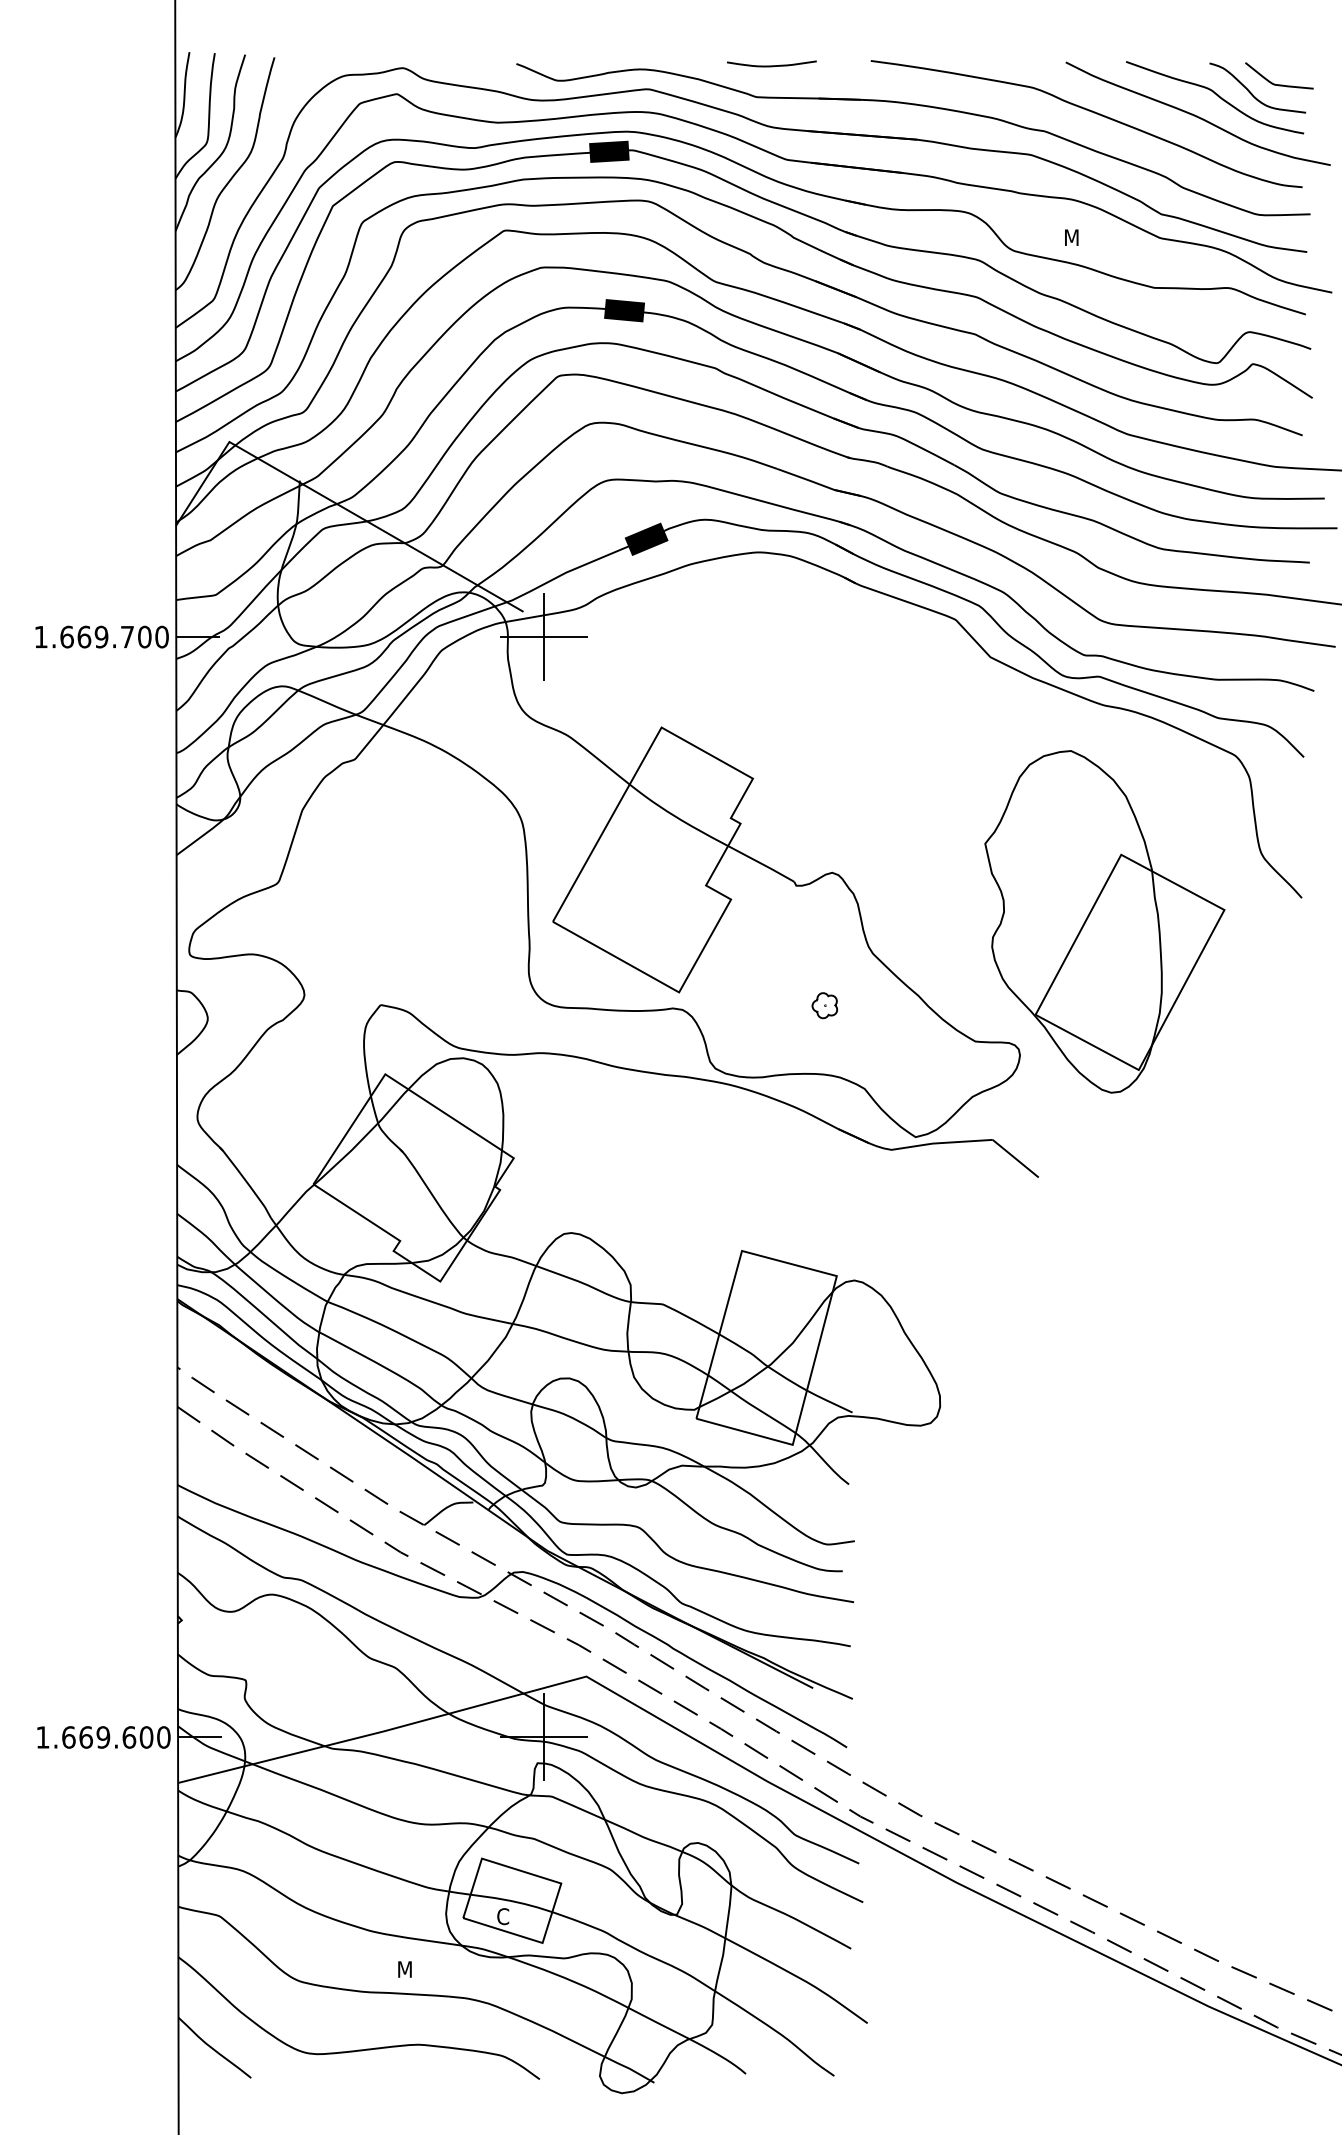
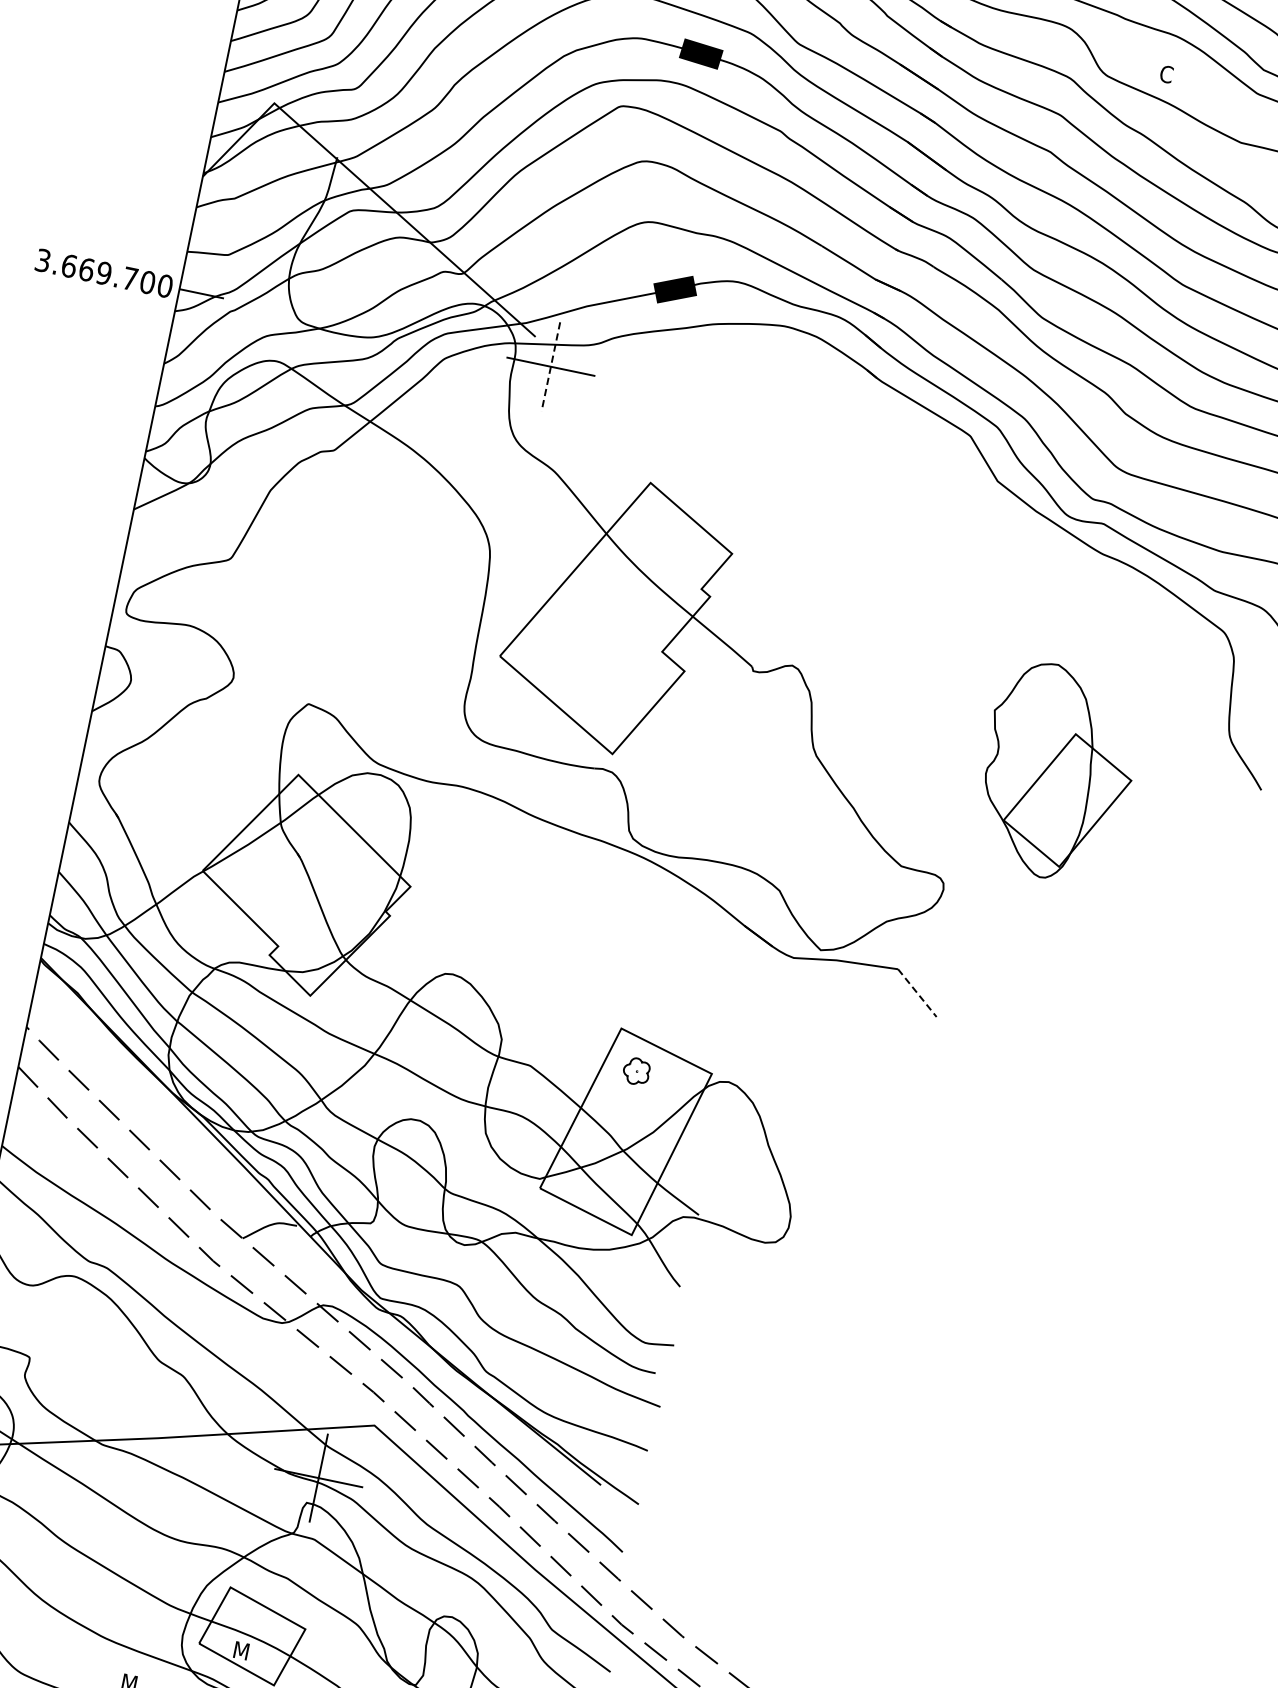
text: (1071, 237) -> (1168, 74), M -> C
text: (40, 636) -> (42, 259), 1.669.700 -> 3.669.700
line: (543, 637) -> (550, 367), solid -> dashed
part: (1104, 921) -> (1057, 772), size x0.6
part: (824, 1005) -> (636, 1071), moved
line: (1015, 1158) -> (917, 992), solid -> dashed
text: (504, 1916) -> (241, 1650), C -> M

